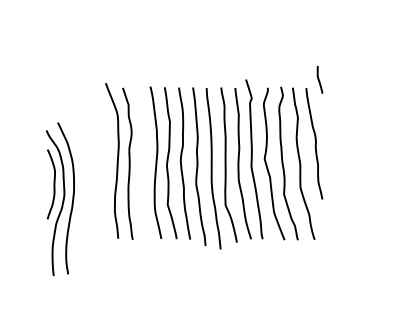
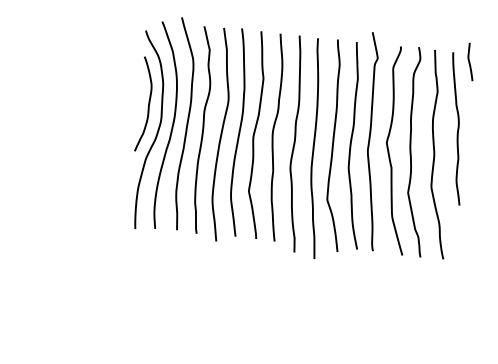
curve: (319, 79) -> (470, 61), moved
curve: (142, 165) -> (220, 134), added
part: (60, 199) -> (155, 126), moved

